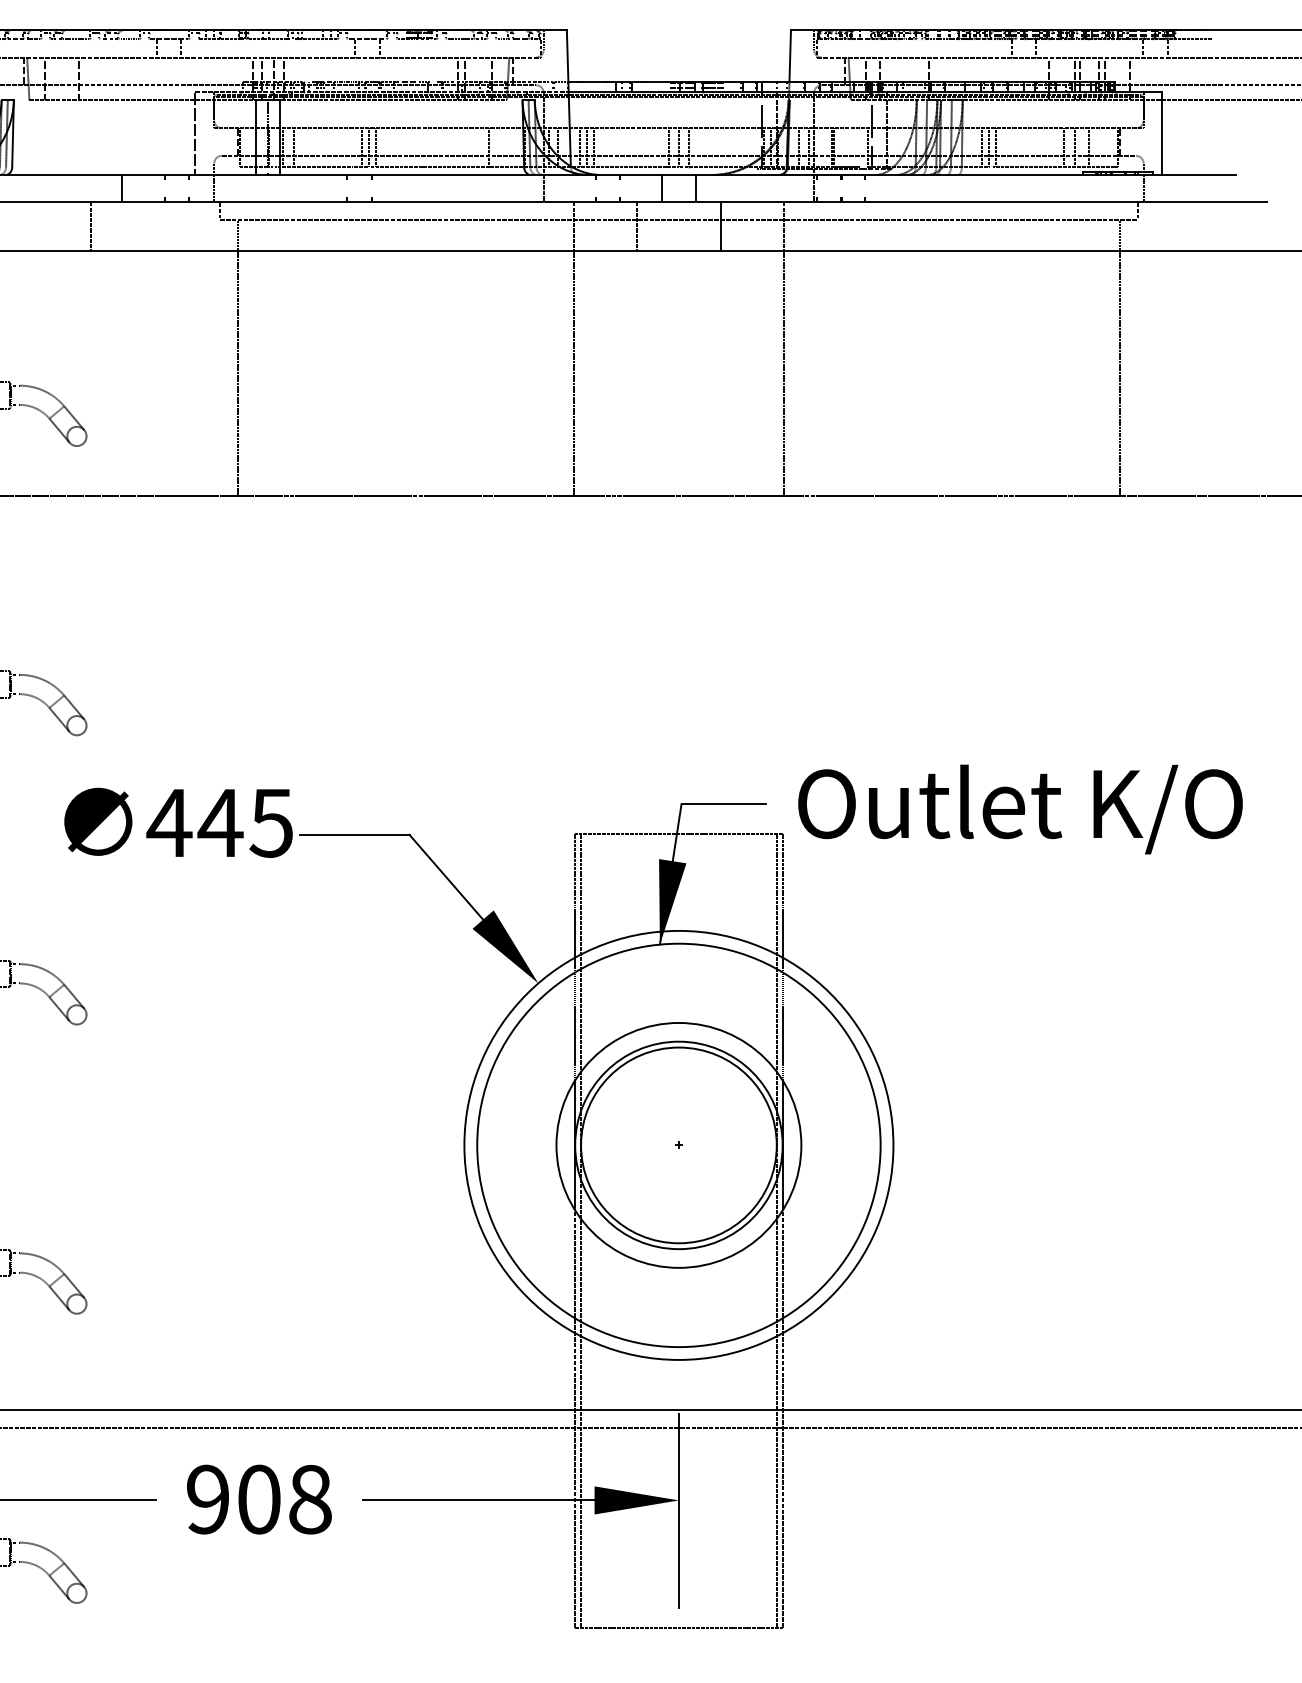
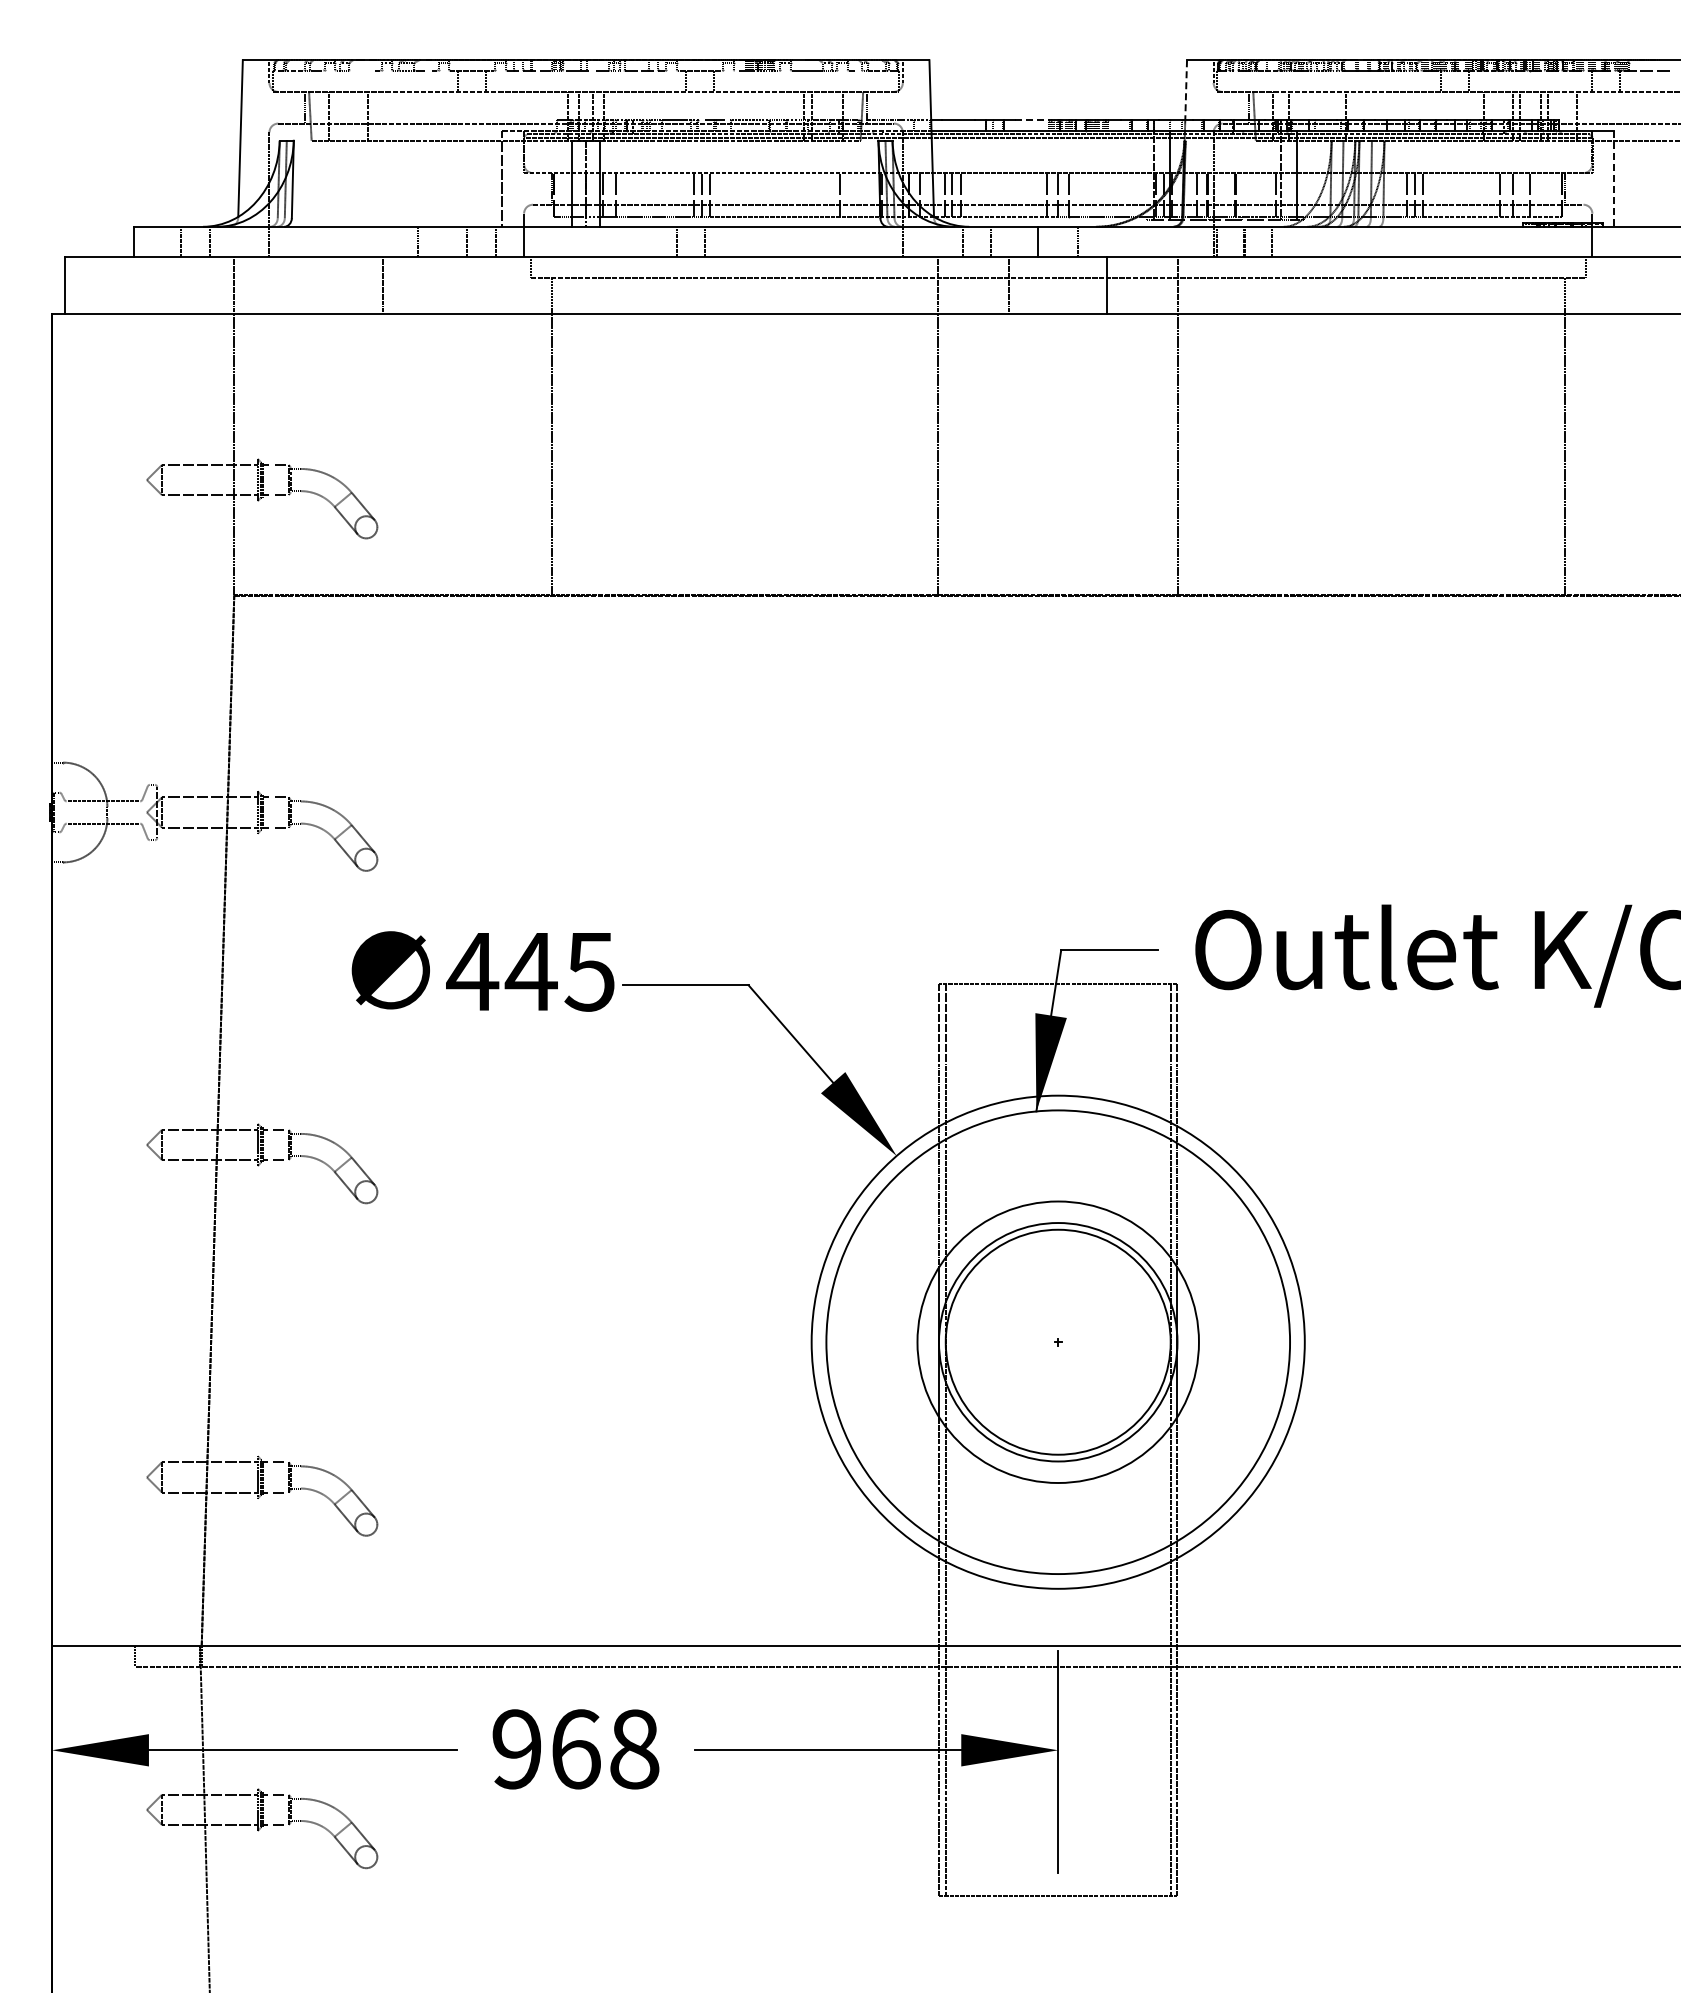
line: (790, 56) -> (1186, 90), solid -> dashed
line: (655, 81) -> (1031, 119), solid -> dashed
line: (1162, 132) -> (1614, 178), solid -> dashed
text: (259, 1499) -> (576, 1749), 908 -> 968

